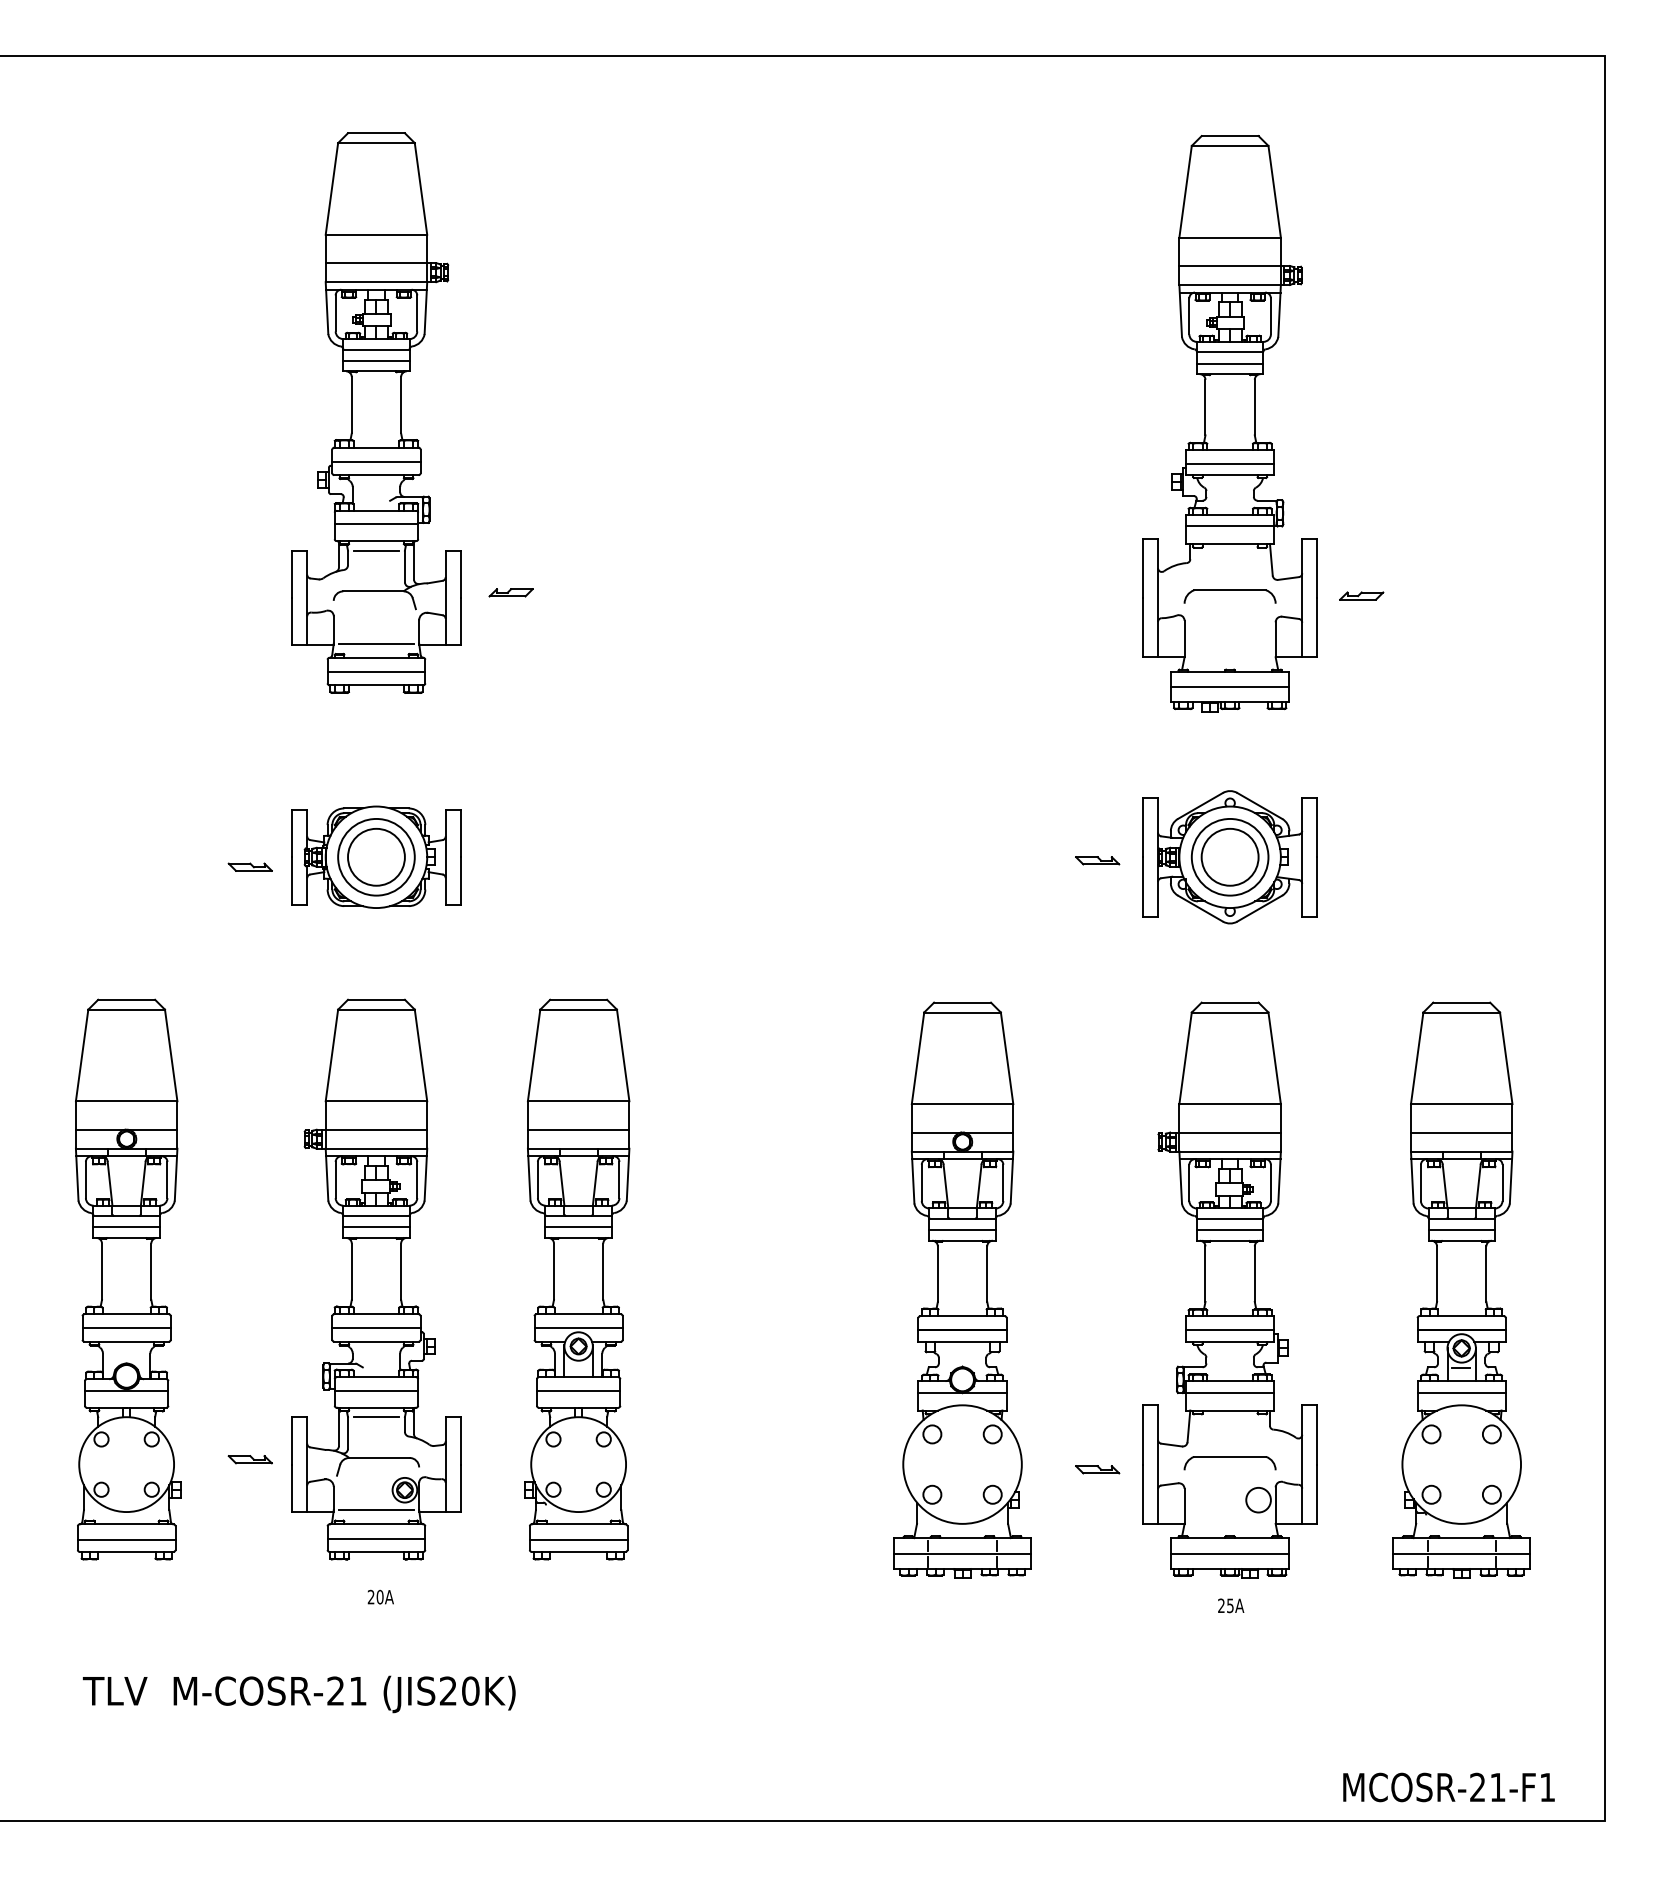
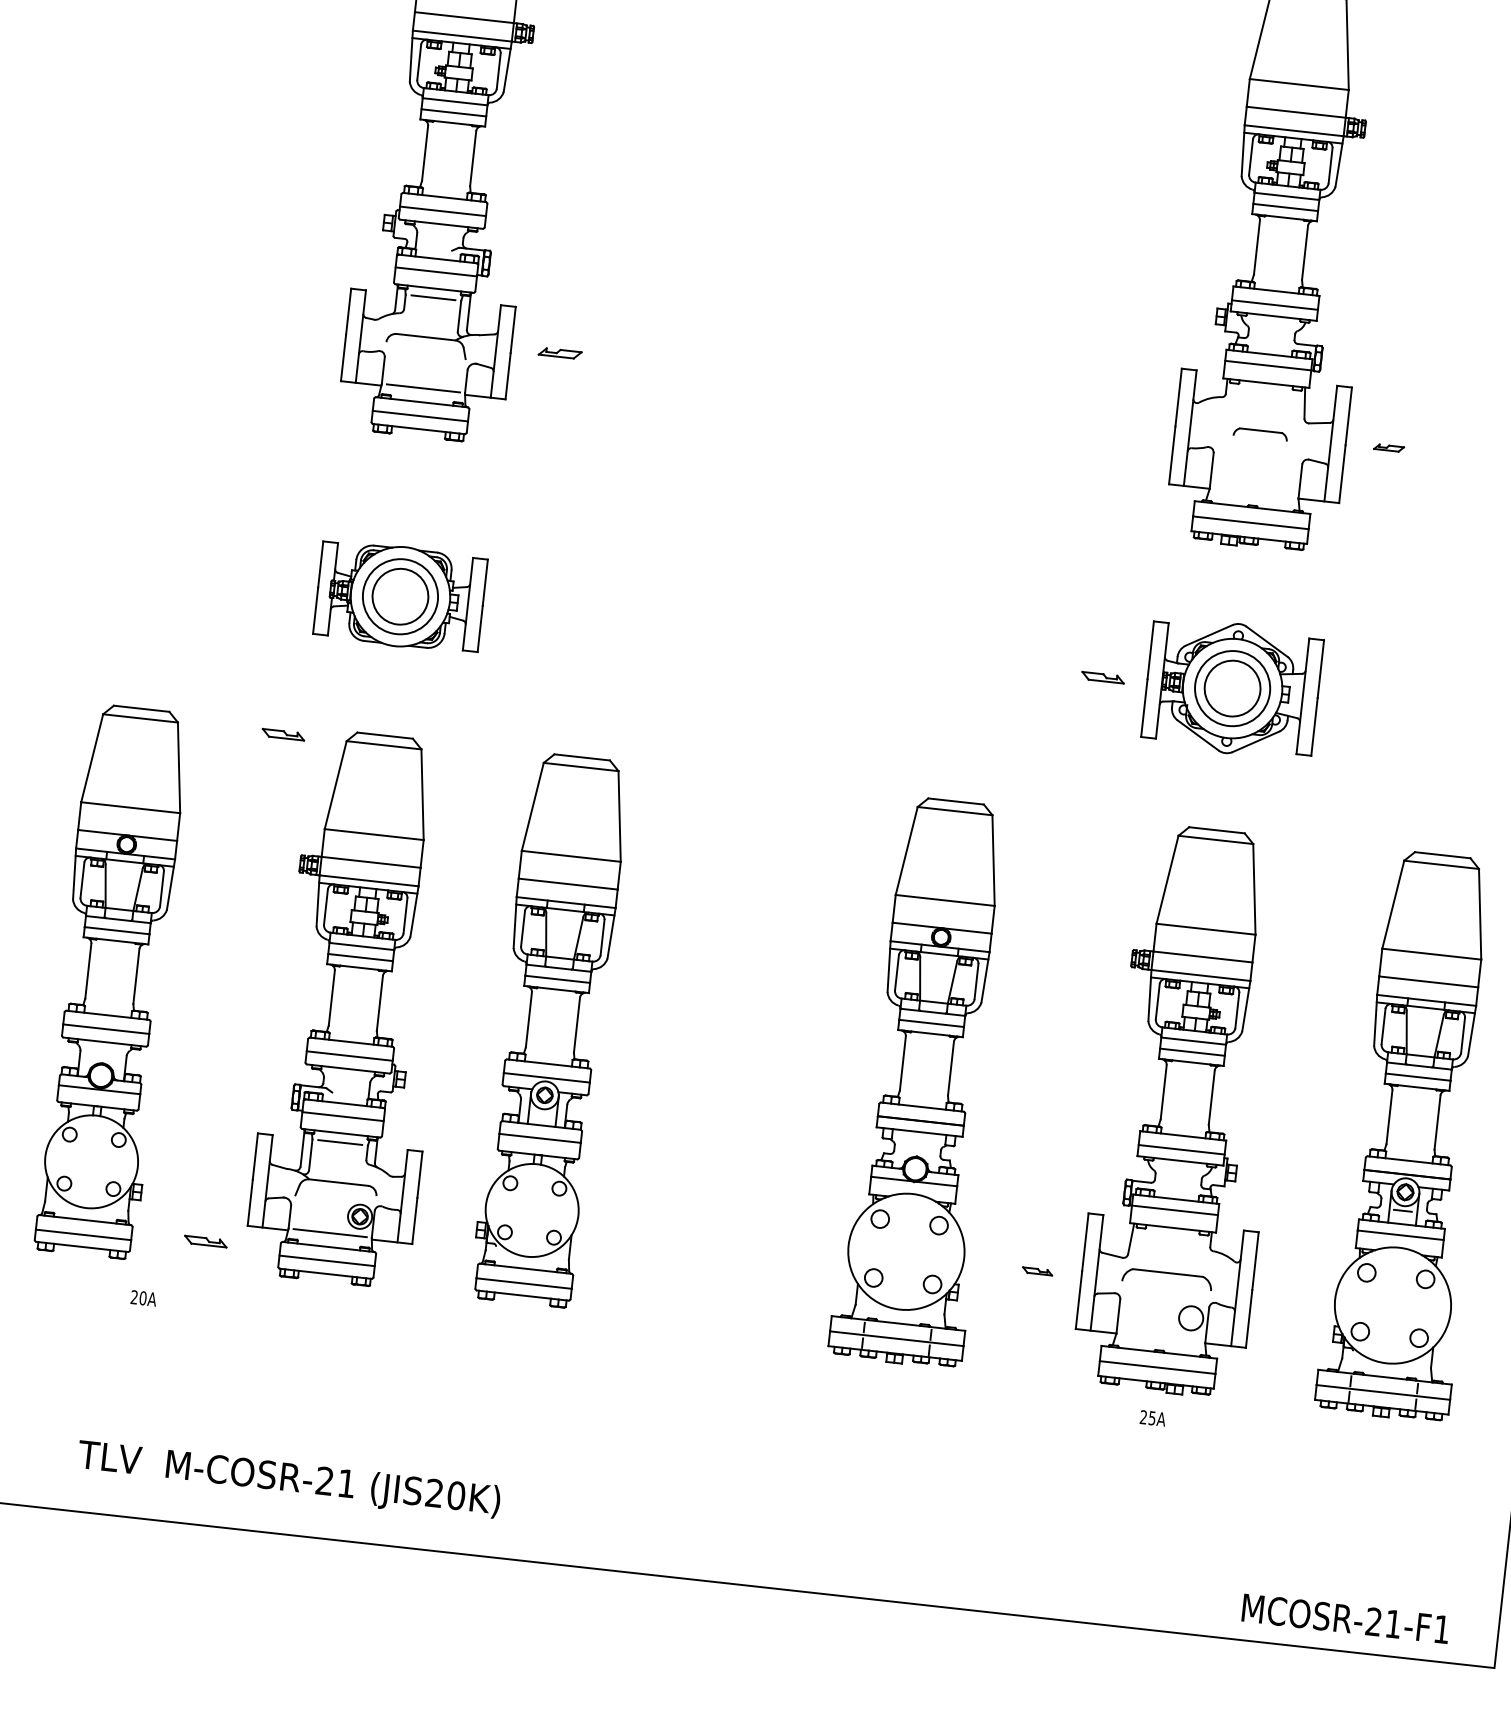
part: (1361, 595) -> (1388, 447), size x0.7
part: (1229, 596) -> (1260, 434), size x0.6
part: (249, 866) -> (282, 733), moved
part: (249, 1459) -> (205, 1241), moved
part: (1097, 1469) -> (1037, 1271), size x0.7
text: (380, 1596) -> (143, 1297), moved
text: (299, 1694) -> (289, 1480), moved

